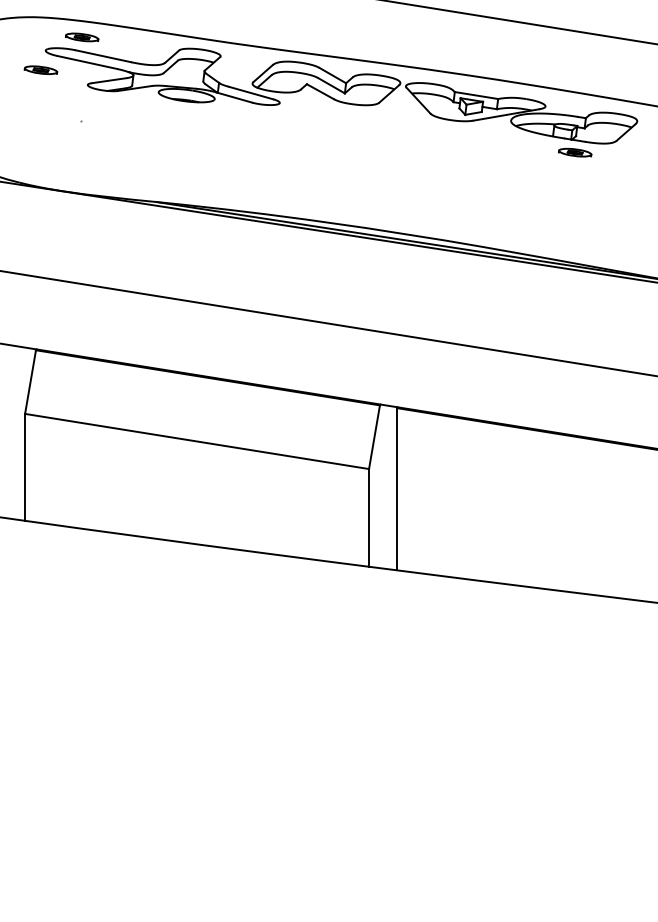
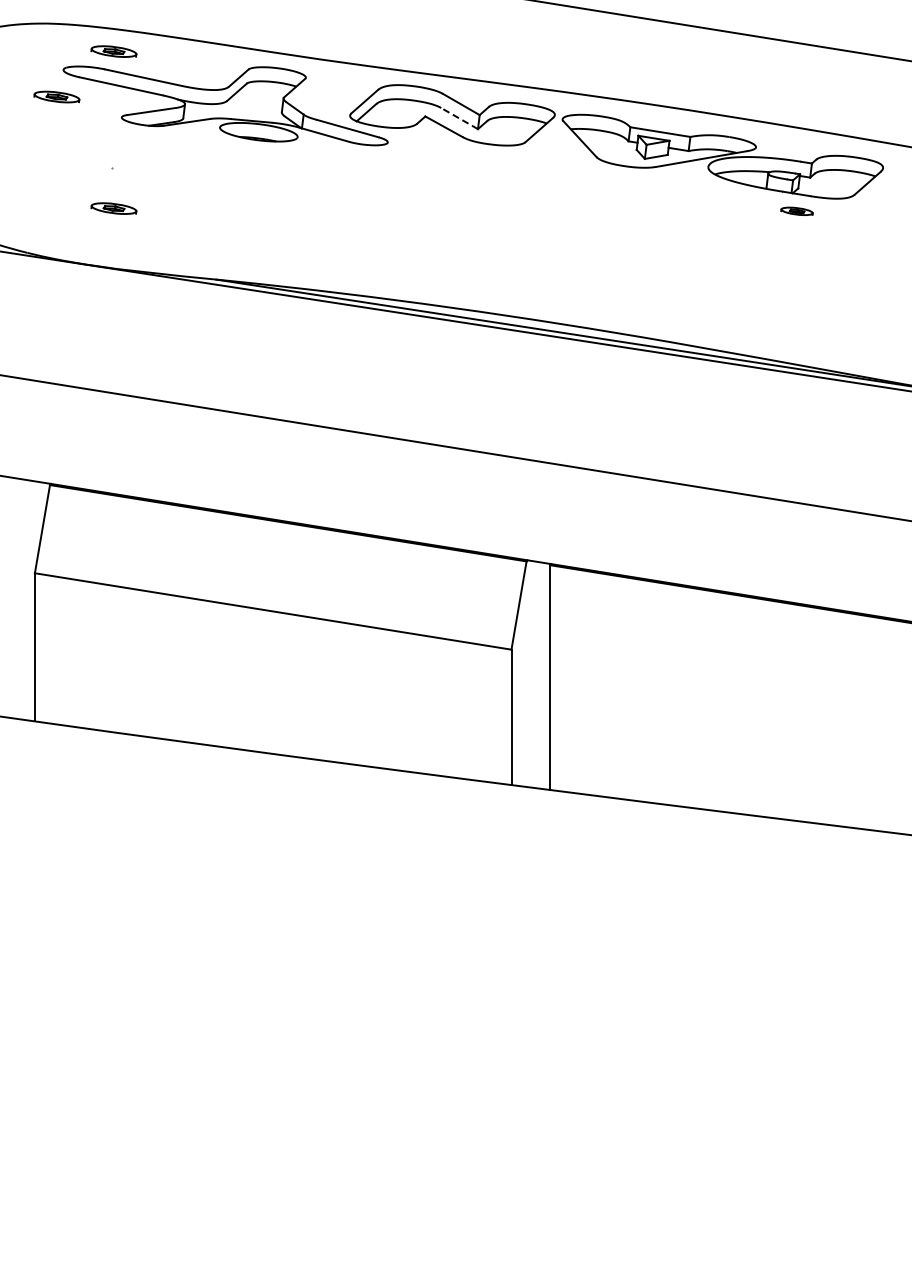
line: (331, 85) -> (459, 118), solid -> dashed
part: (81, 150) -> (113, 208), added
part: (574, 152) -> (796, 211), size x0.7

